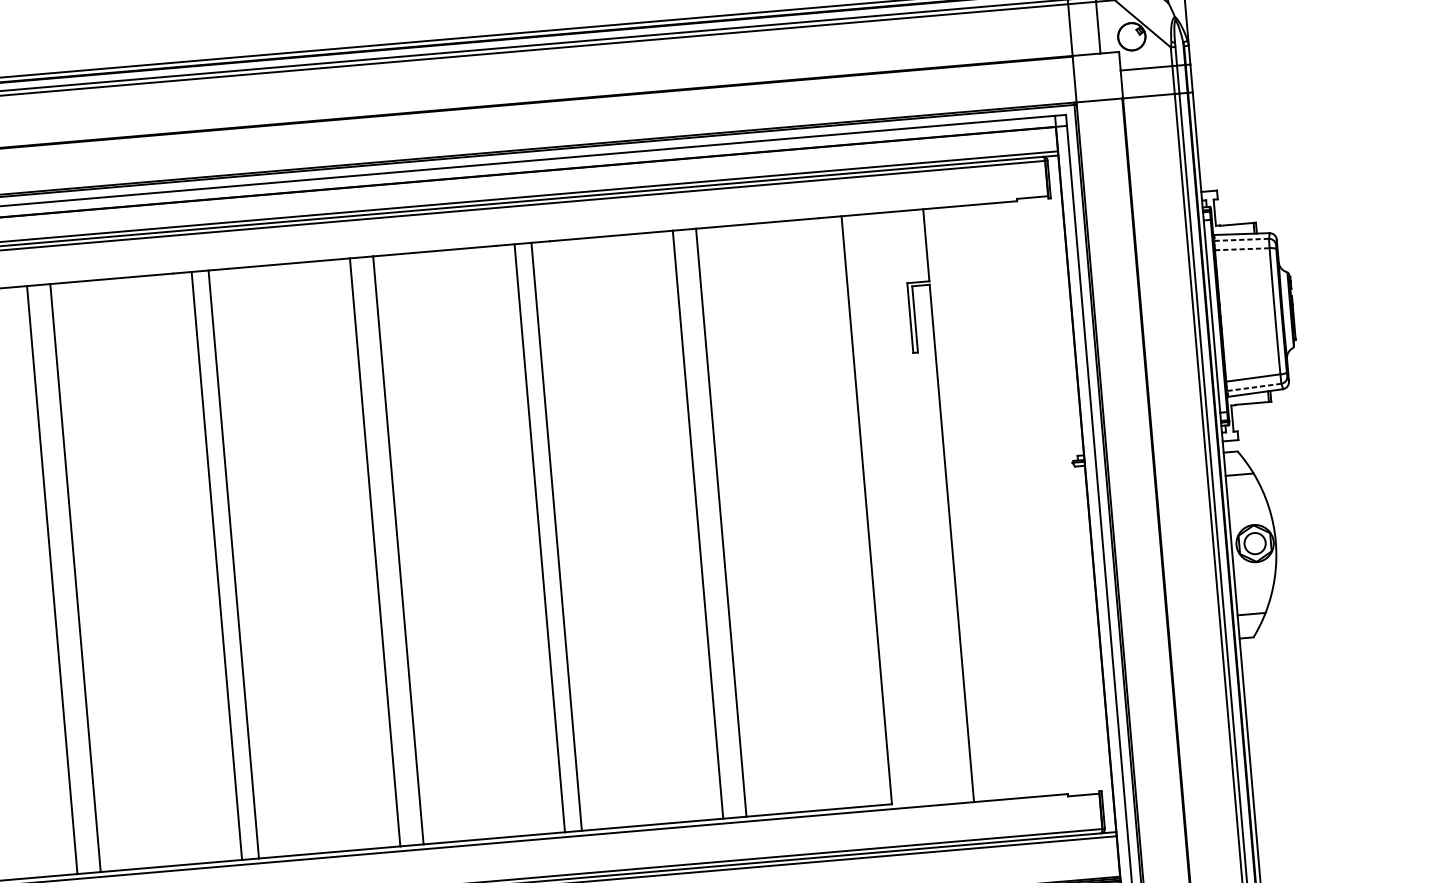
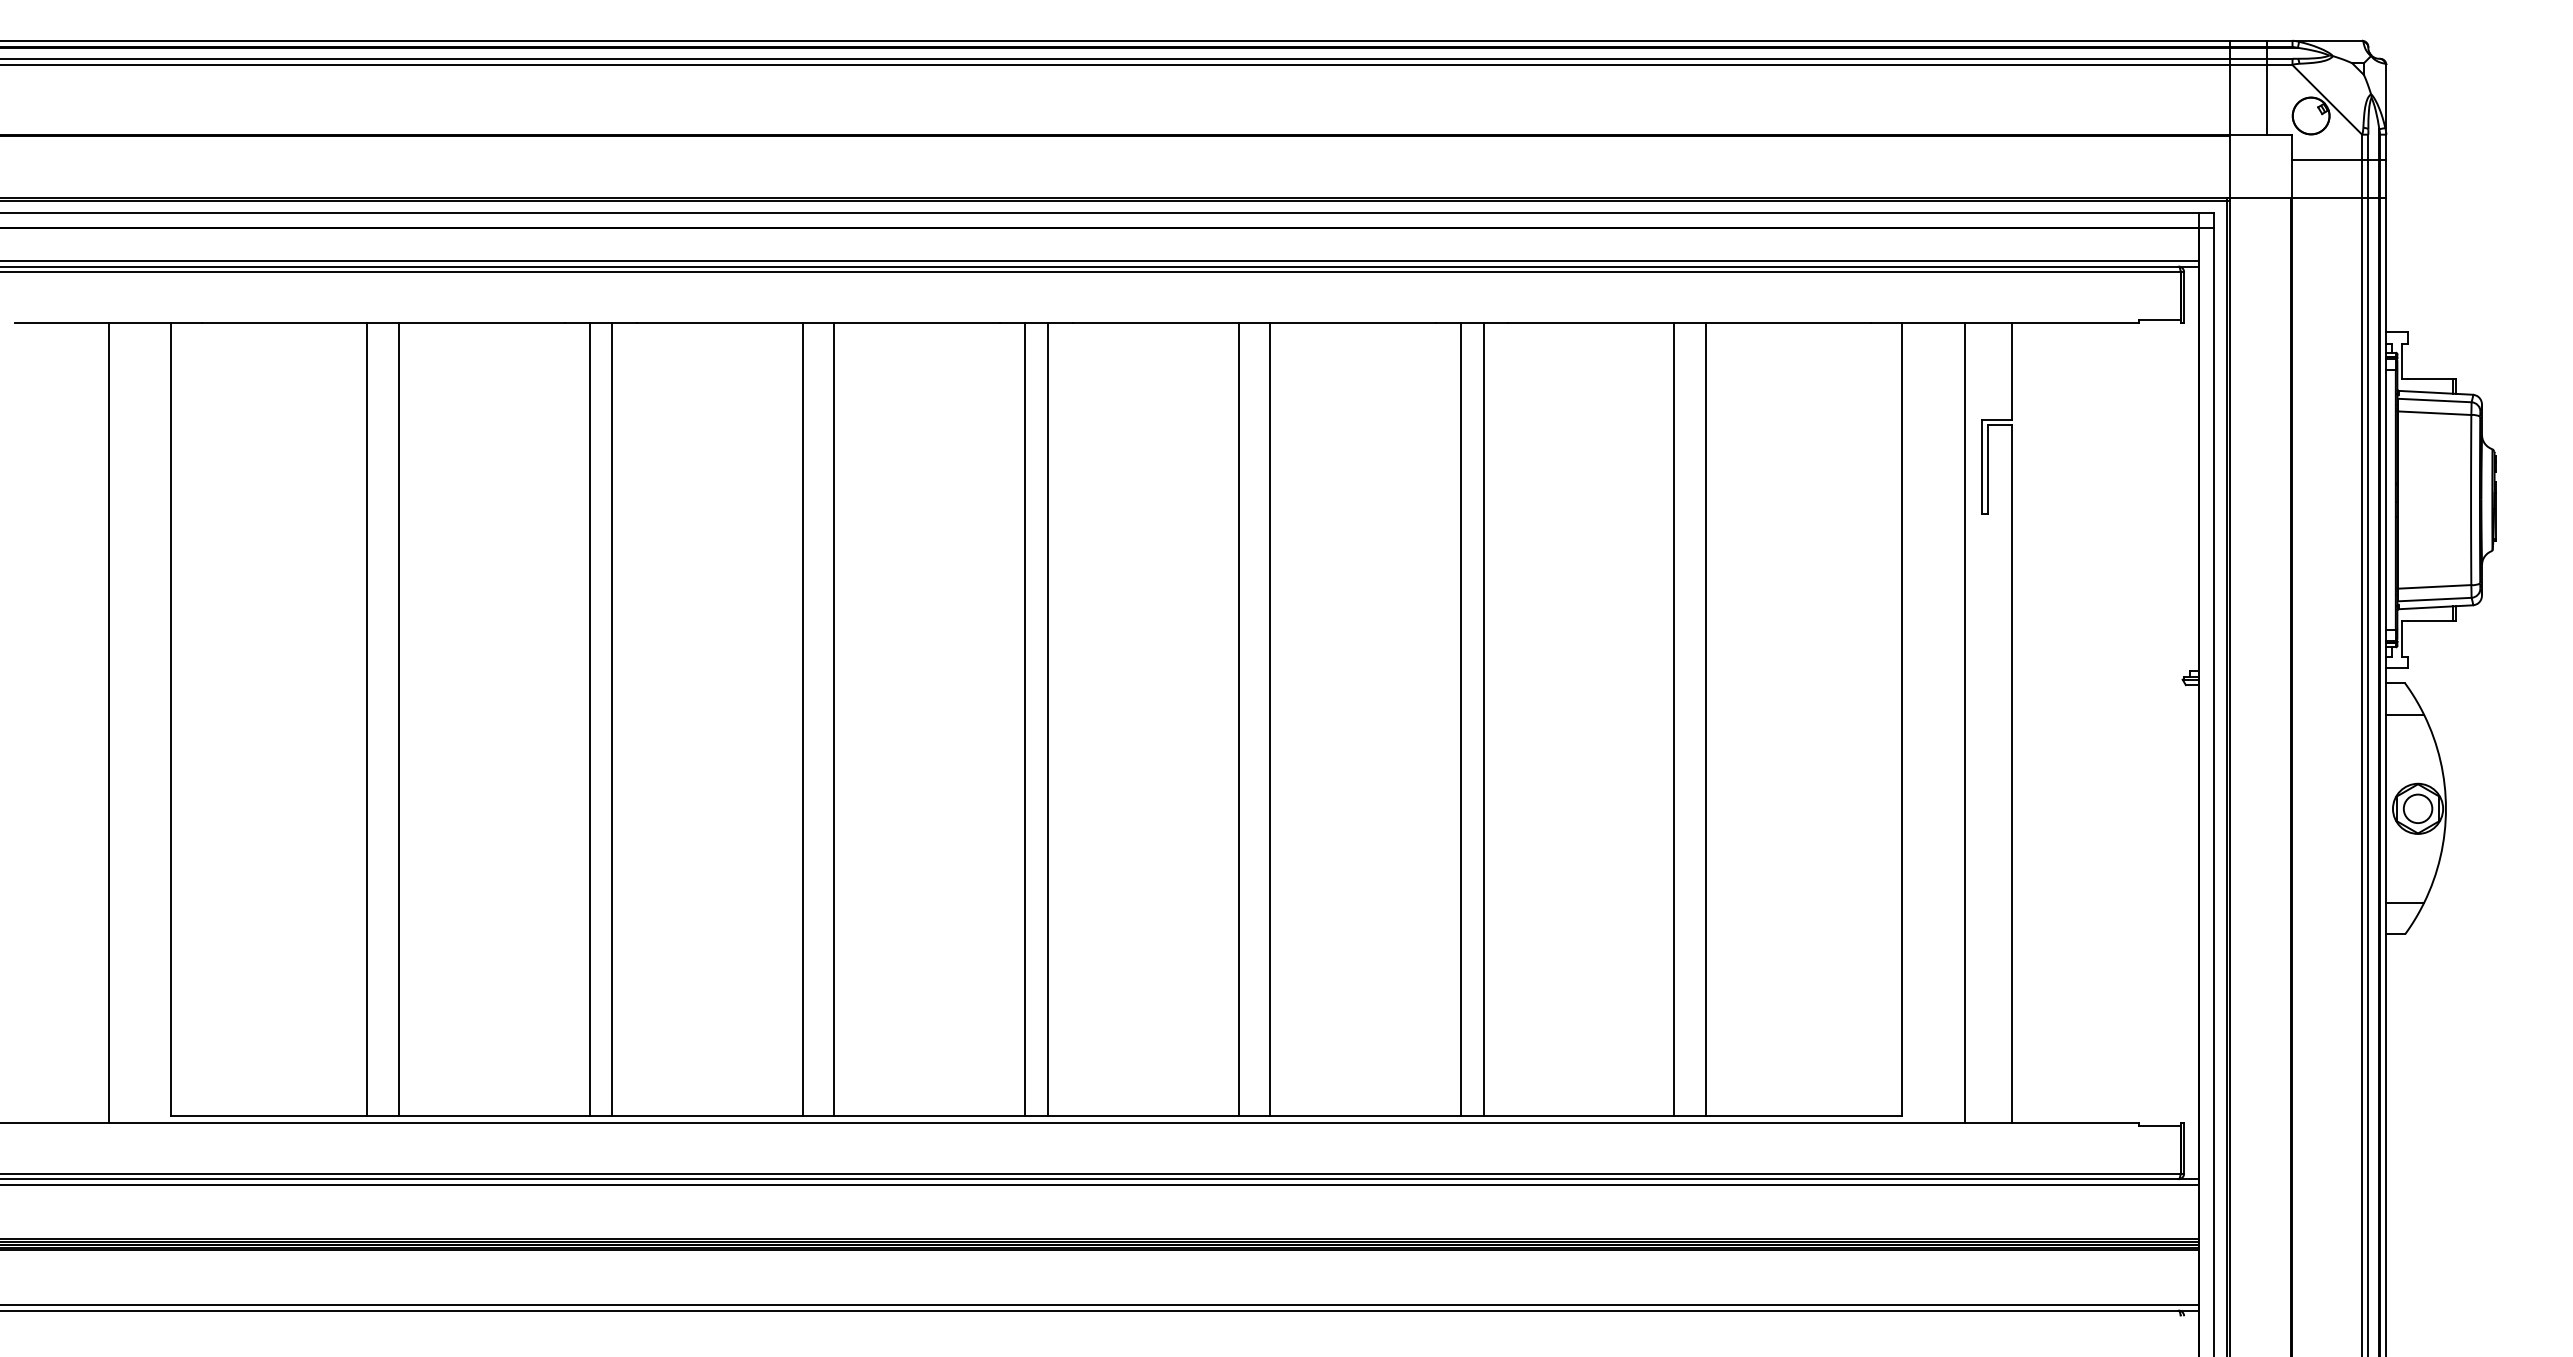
line: (1241, 239) -> (2434, 400), dashed -> solid
line: (1242, 249) -> (2434, 413), dashed -> solid
line: (1254, 387) -> (2434, 599), dashed -> solid
line: (913, 508) -> (1964, 722), added

